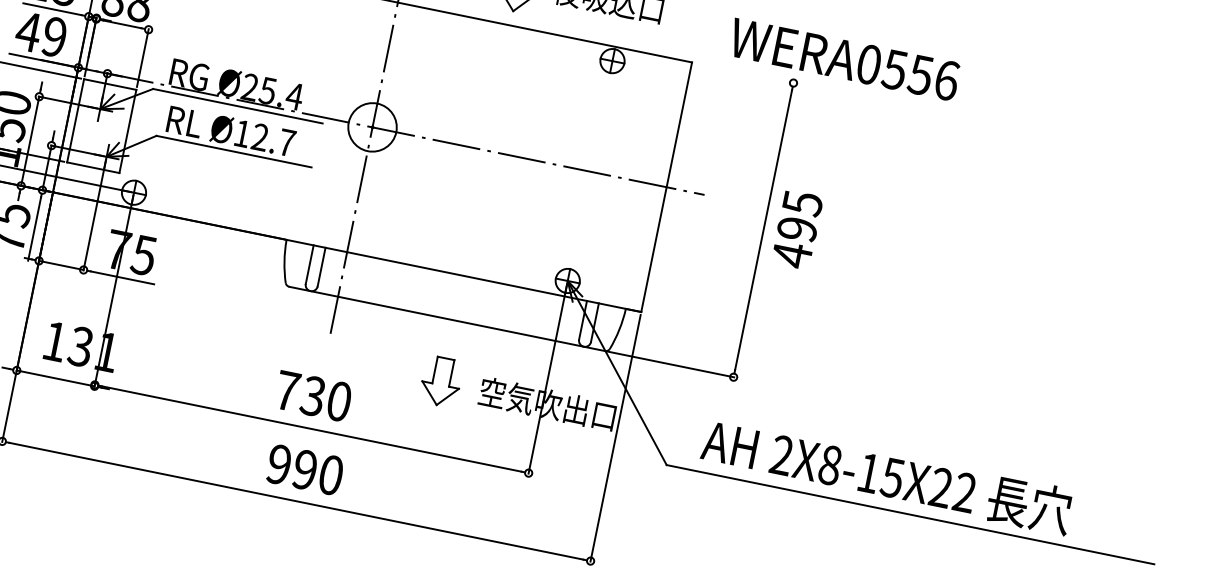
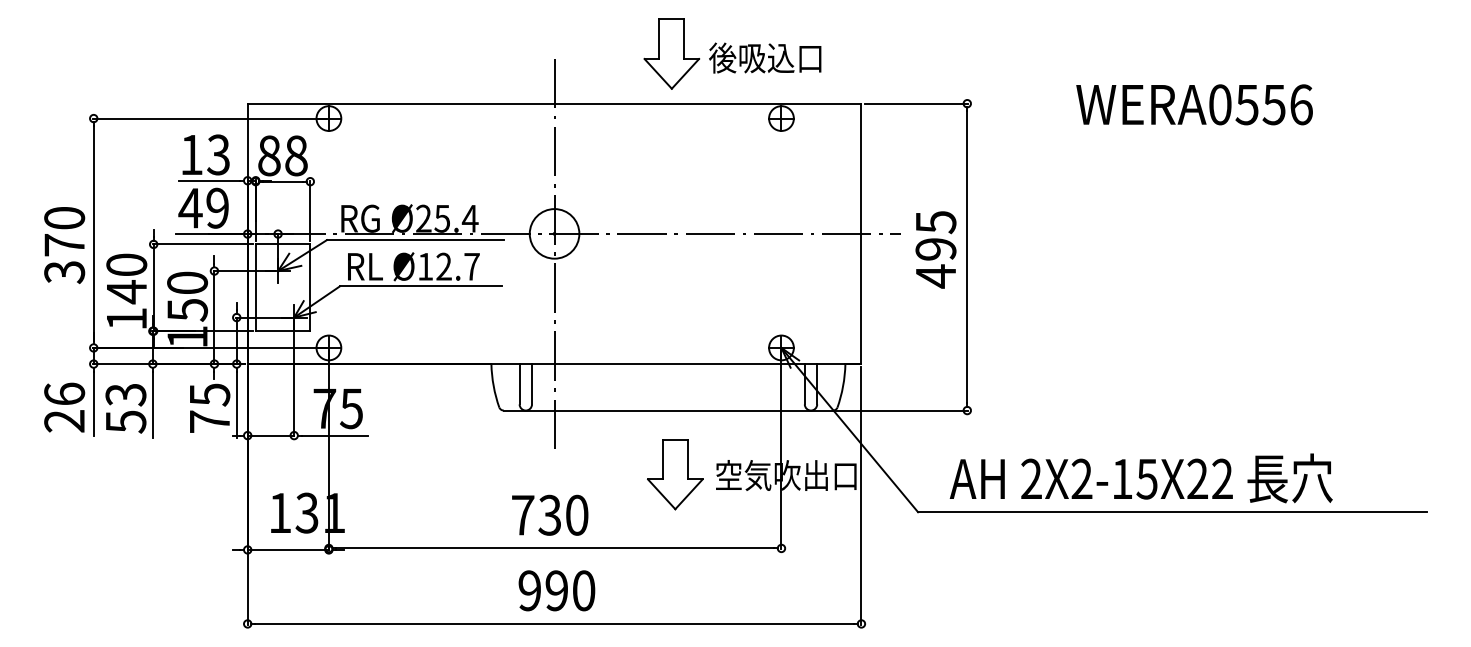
text: (844, 59) -> (1194, 104), moved
line: (743, 72) -> (915, 103), added
text: (796, 229) -> (935, 249), moved
part: (441, 381) -> (675, 474), size x1.43
text: (829, 464) -> (1081, 478), 2X8-15X22 -> 2X2-15X22

